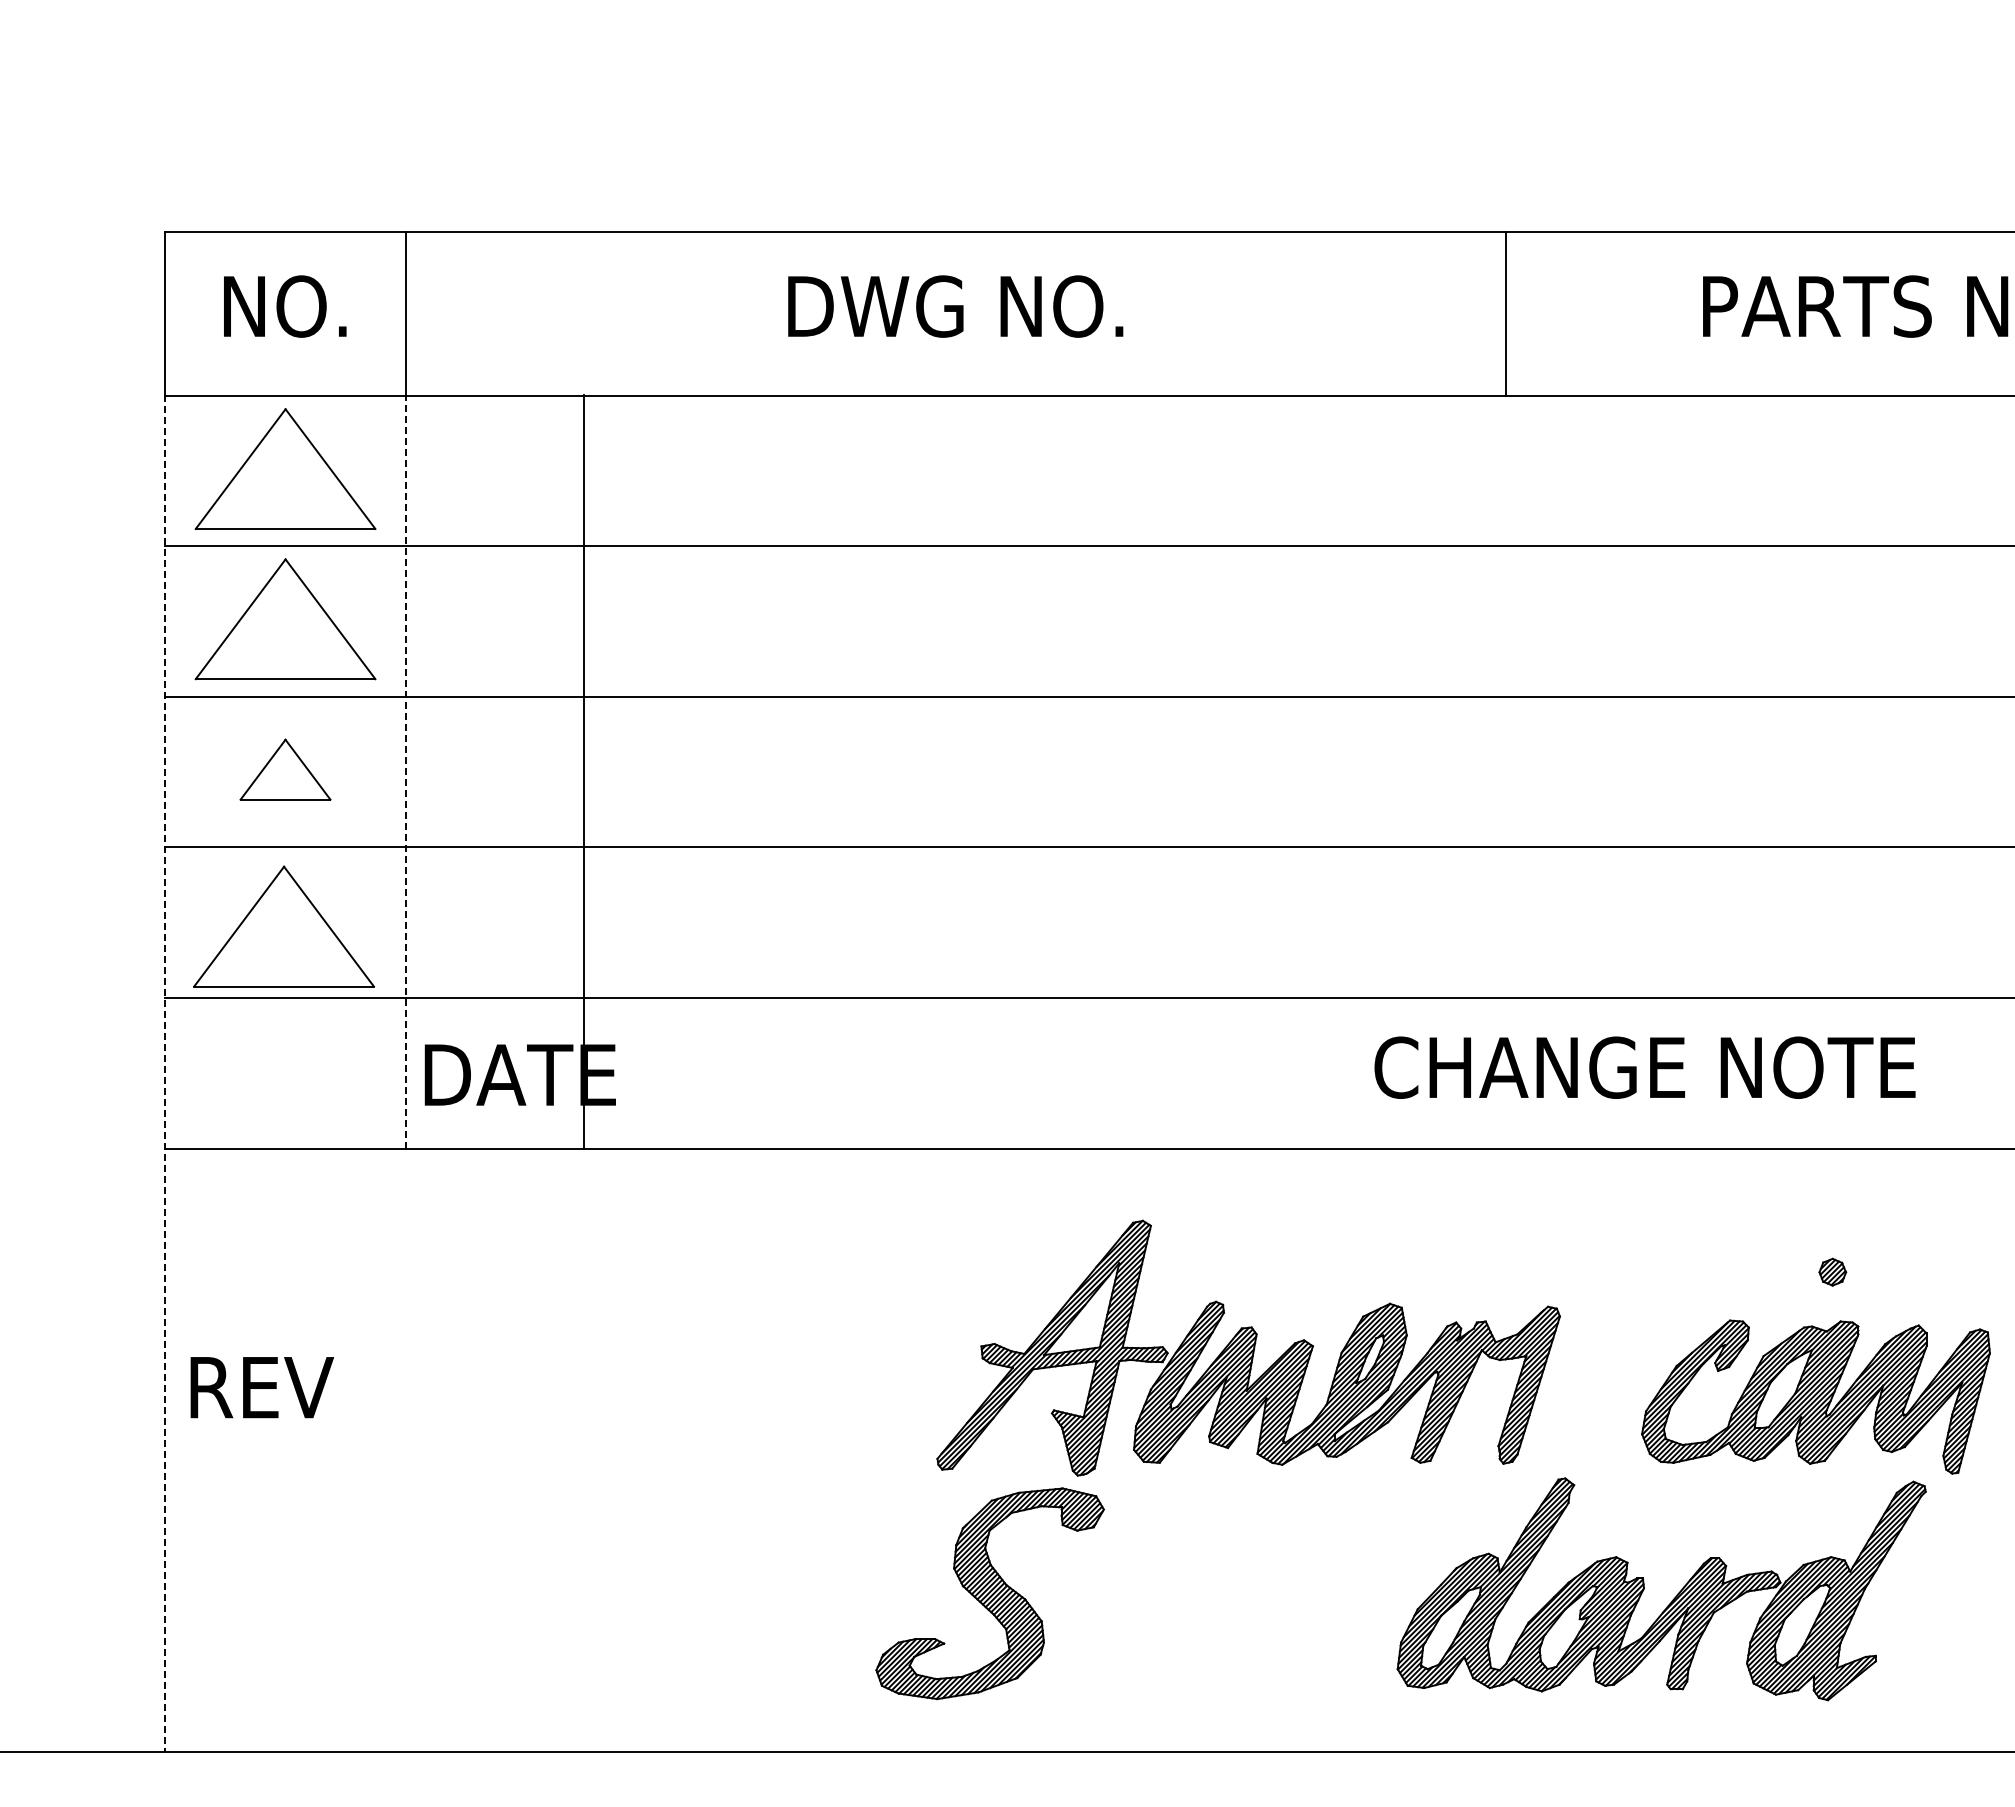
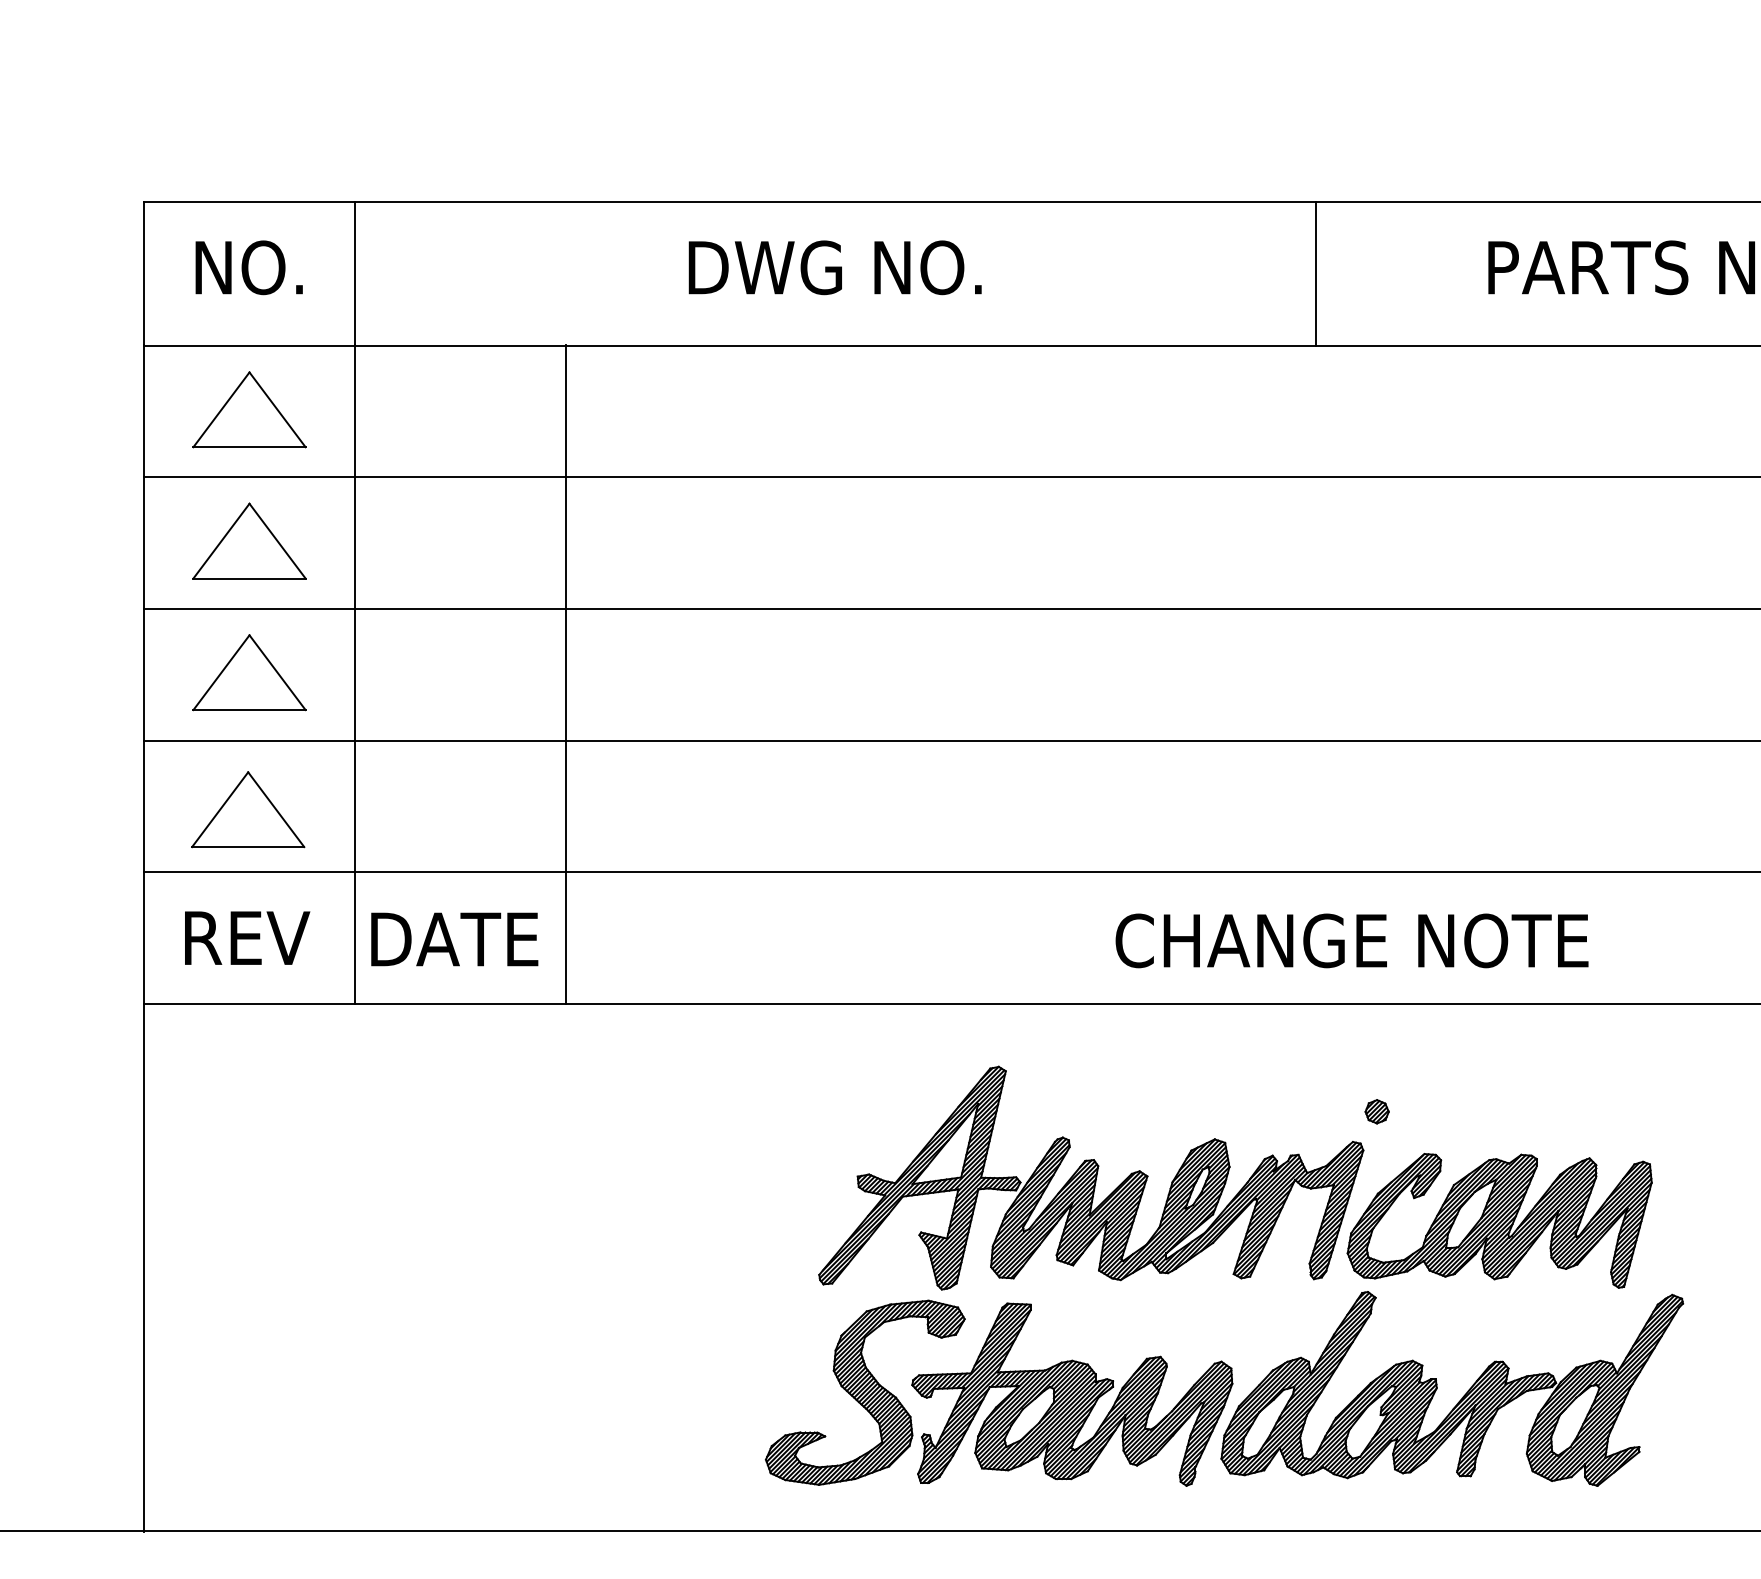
part: (285, 468) -> (249, 409), size x0.71
part: (285, 619) -> (249, 541), size x0.71
part: (285, 769) -> (249, 672), size x1.43
line: (406, 771) -> (355, 674), dashed -> solid
line: (583, 771) -> (565, 674), moved
part: (283, 926) -> (247, 809), size x0.71
text: (1644, 1067) -> (1351, 940), moved
line: (164, 1074) -> (143, 938), dashed -> solid
part: (1832, 1271) -> (1376, 1111), moved
text: (262, 1387) -> (247, 938), moved
part: (1815, 1396) -> (1499, 1220), moved
part: (1226, 1595) -> (1071, 1394), added

